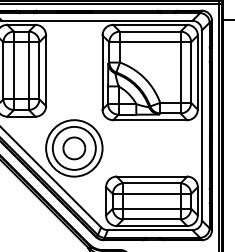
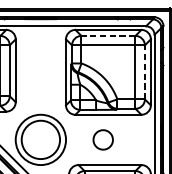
line: (149, 31) -> (107, 35), solid -> dashed
line: (191, 72) -> (145, 72), solid -> dashed
part: (74, 148) -> (103, 139), moved

